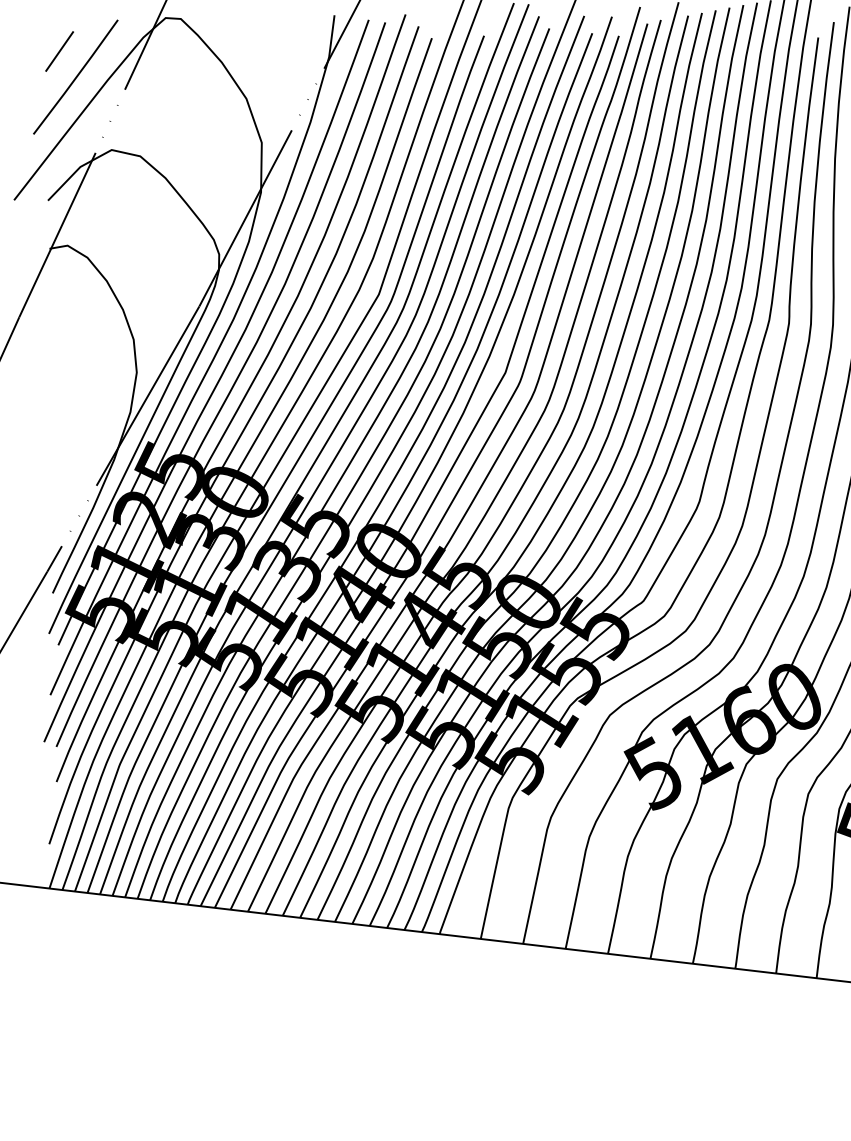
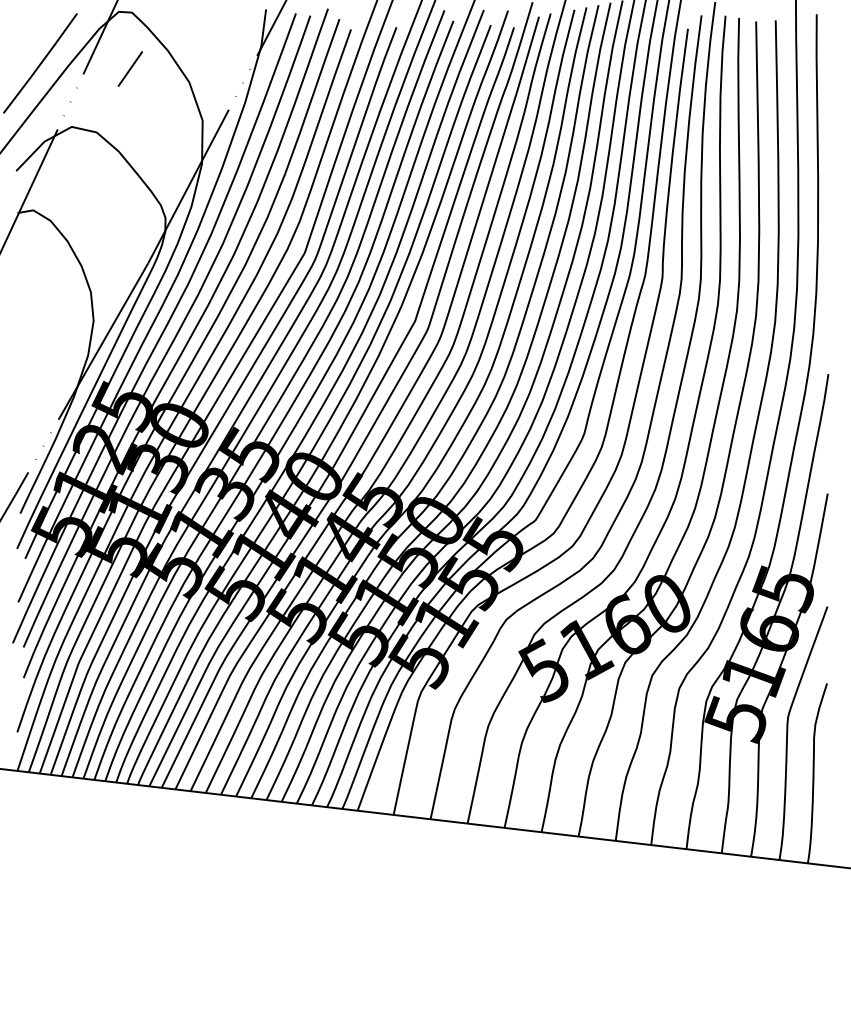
line: (58, 50) -> (129, 68), moved

